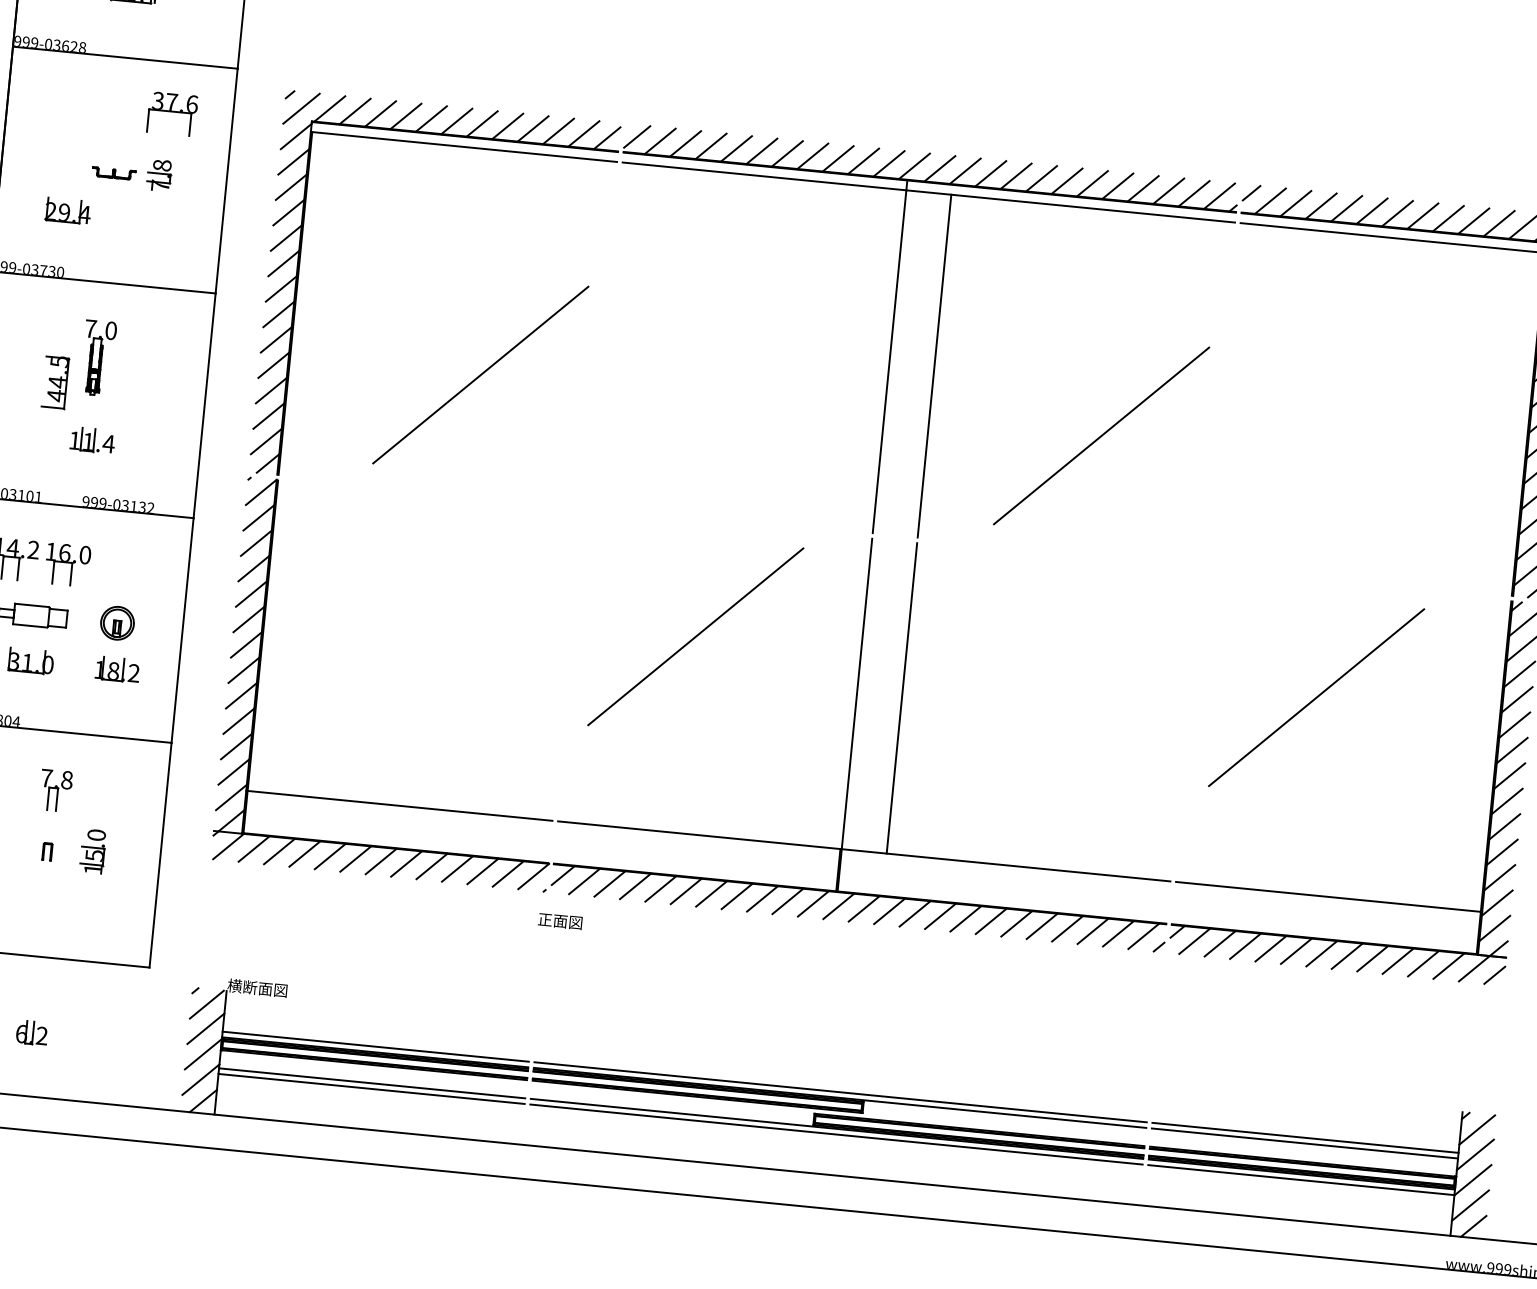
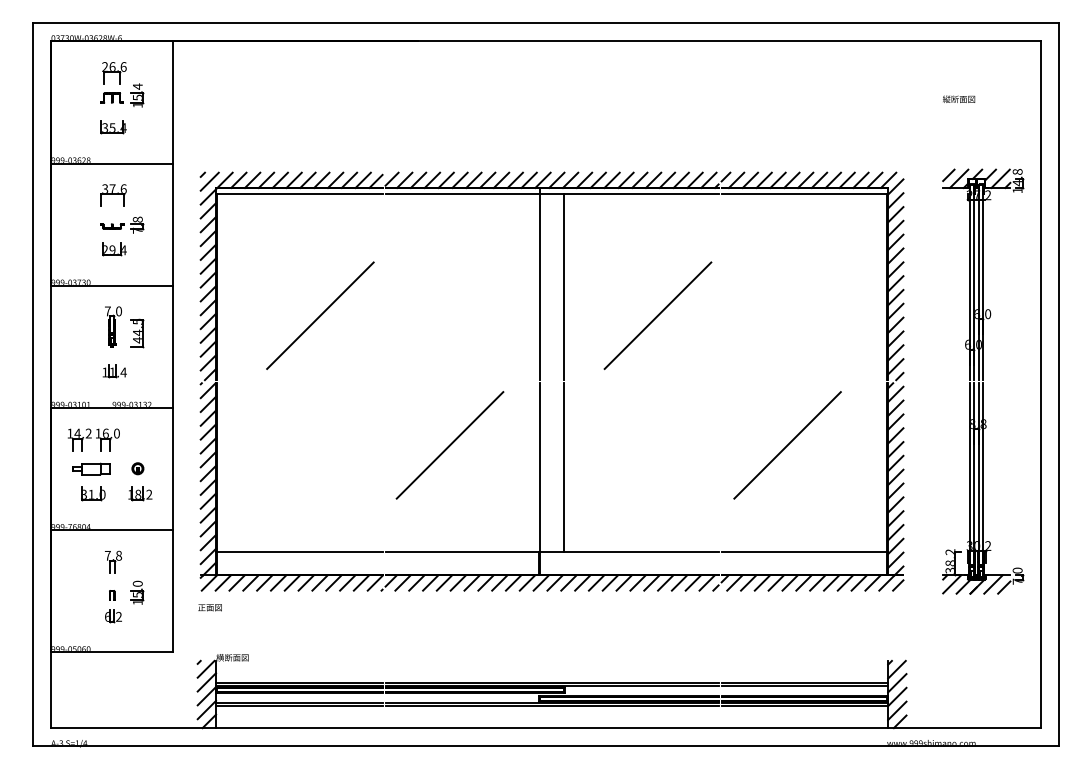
part: (172, 114) -> (113, 195), moved
part: (68, 211) -> (114, 249), moved
part: (56, 383) -> (137, 333), moved
part: (116, 623) -> (137, 468), size x0.62
text: (559, 920) -> (209, 607), moved
part: (32, 1034) -> (113, 616), moved

